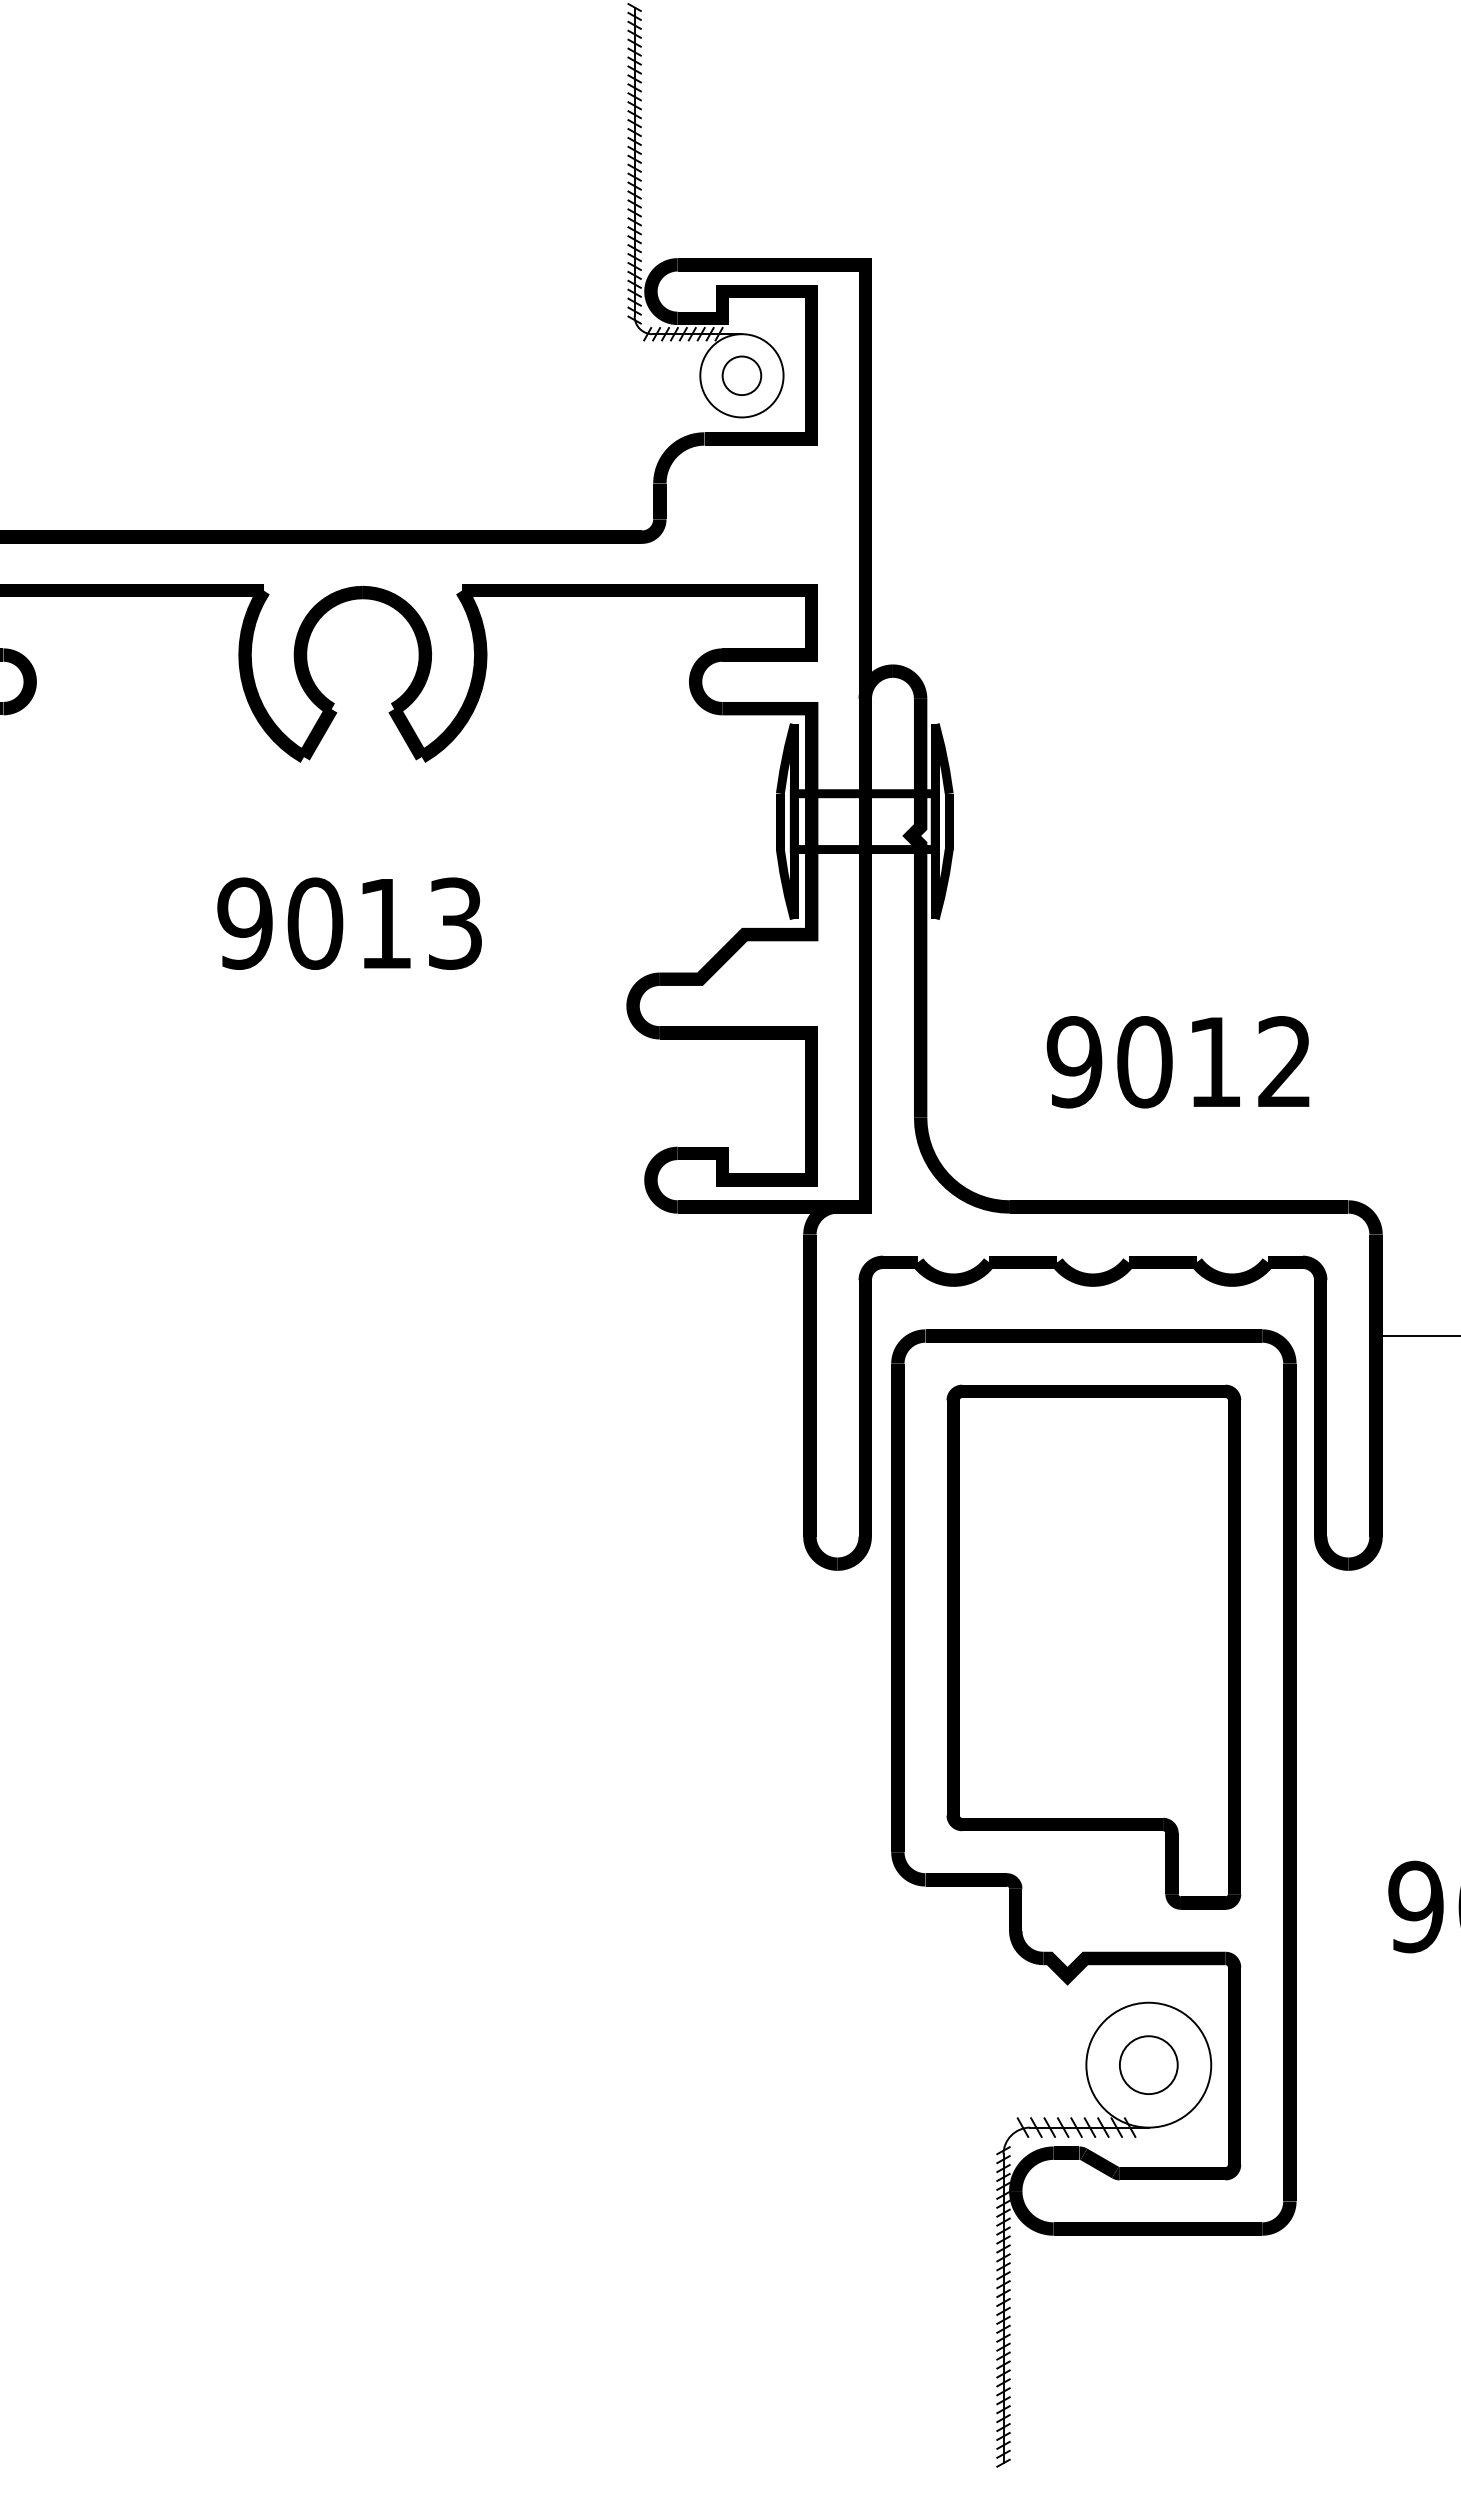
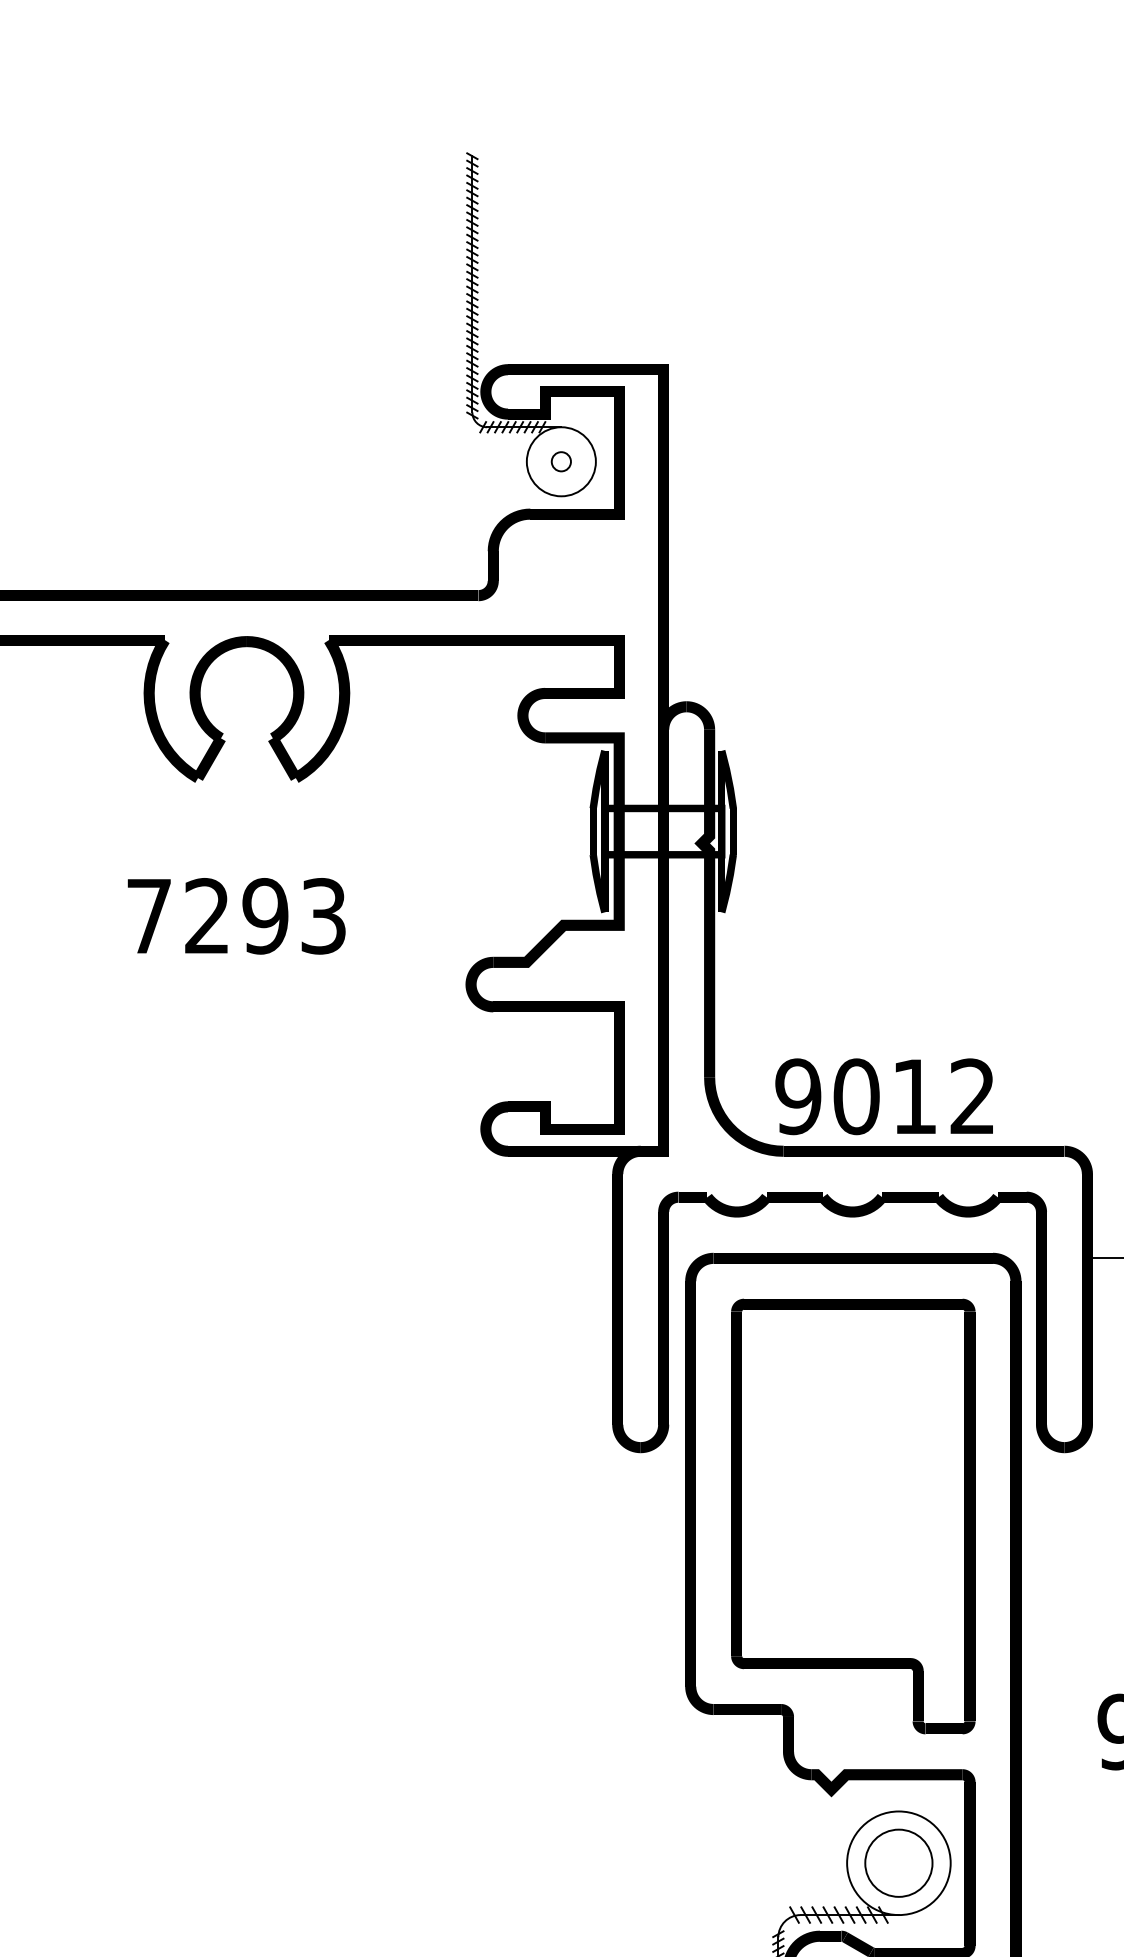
circle: (741, 375) -> (561, 461), size x0.6
text: (314, 923) -> (206, 916), 9013 -> 7293
text: (1177, 1062) -> (883, 1096), moved
circle: (1148, 2065) -> (898, 1863), size x1.4

